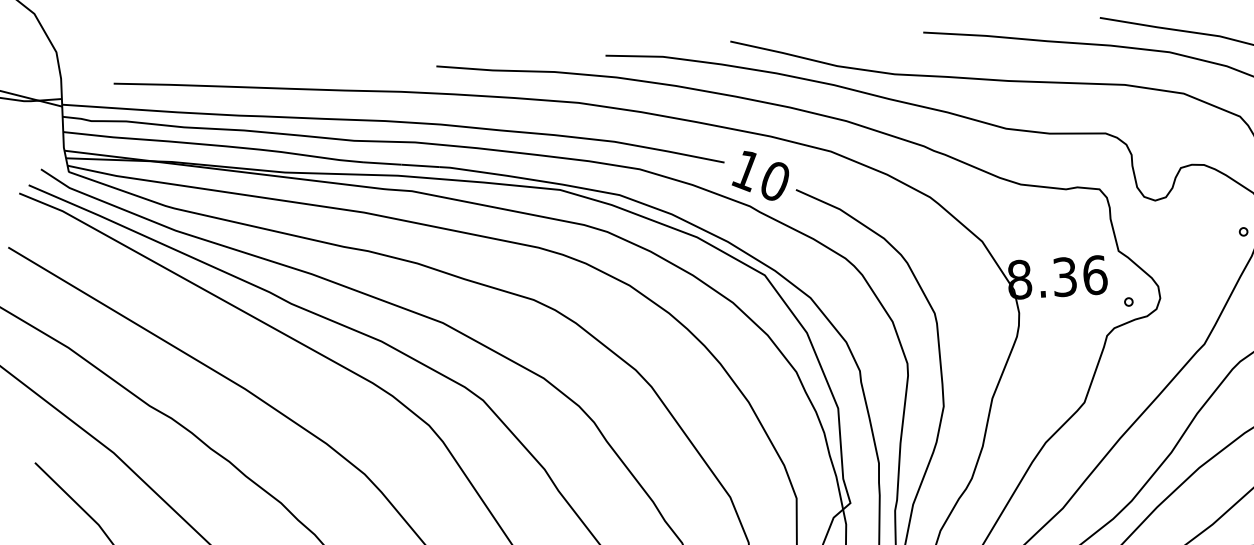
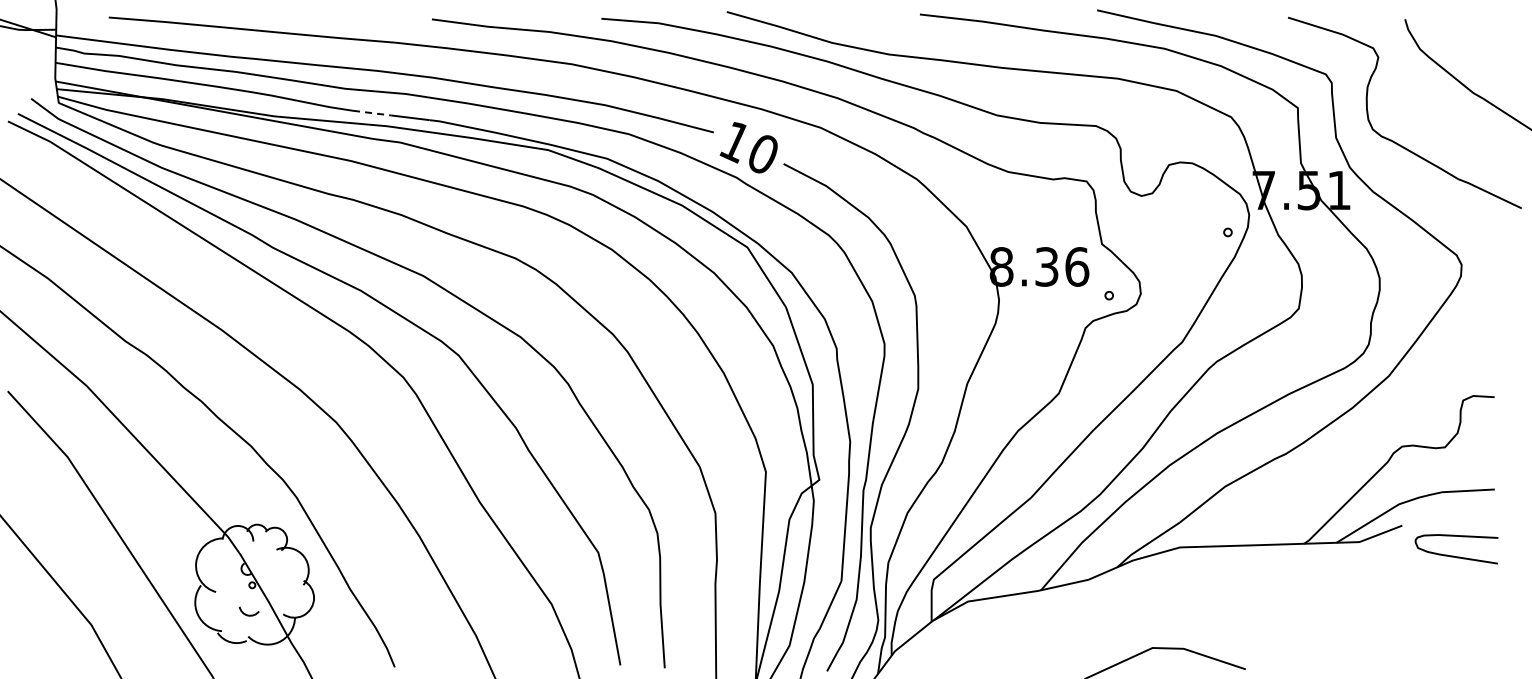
line: (382, 163) -> (372, 113), solid -> dashed

